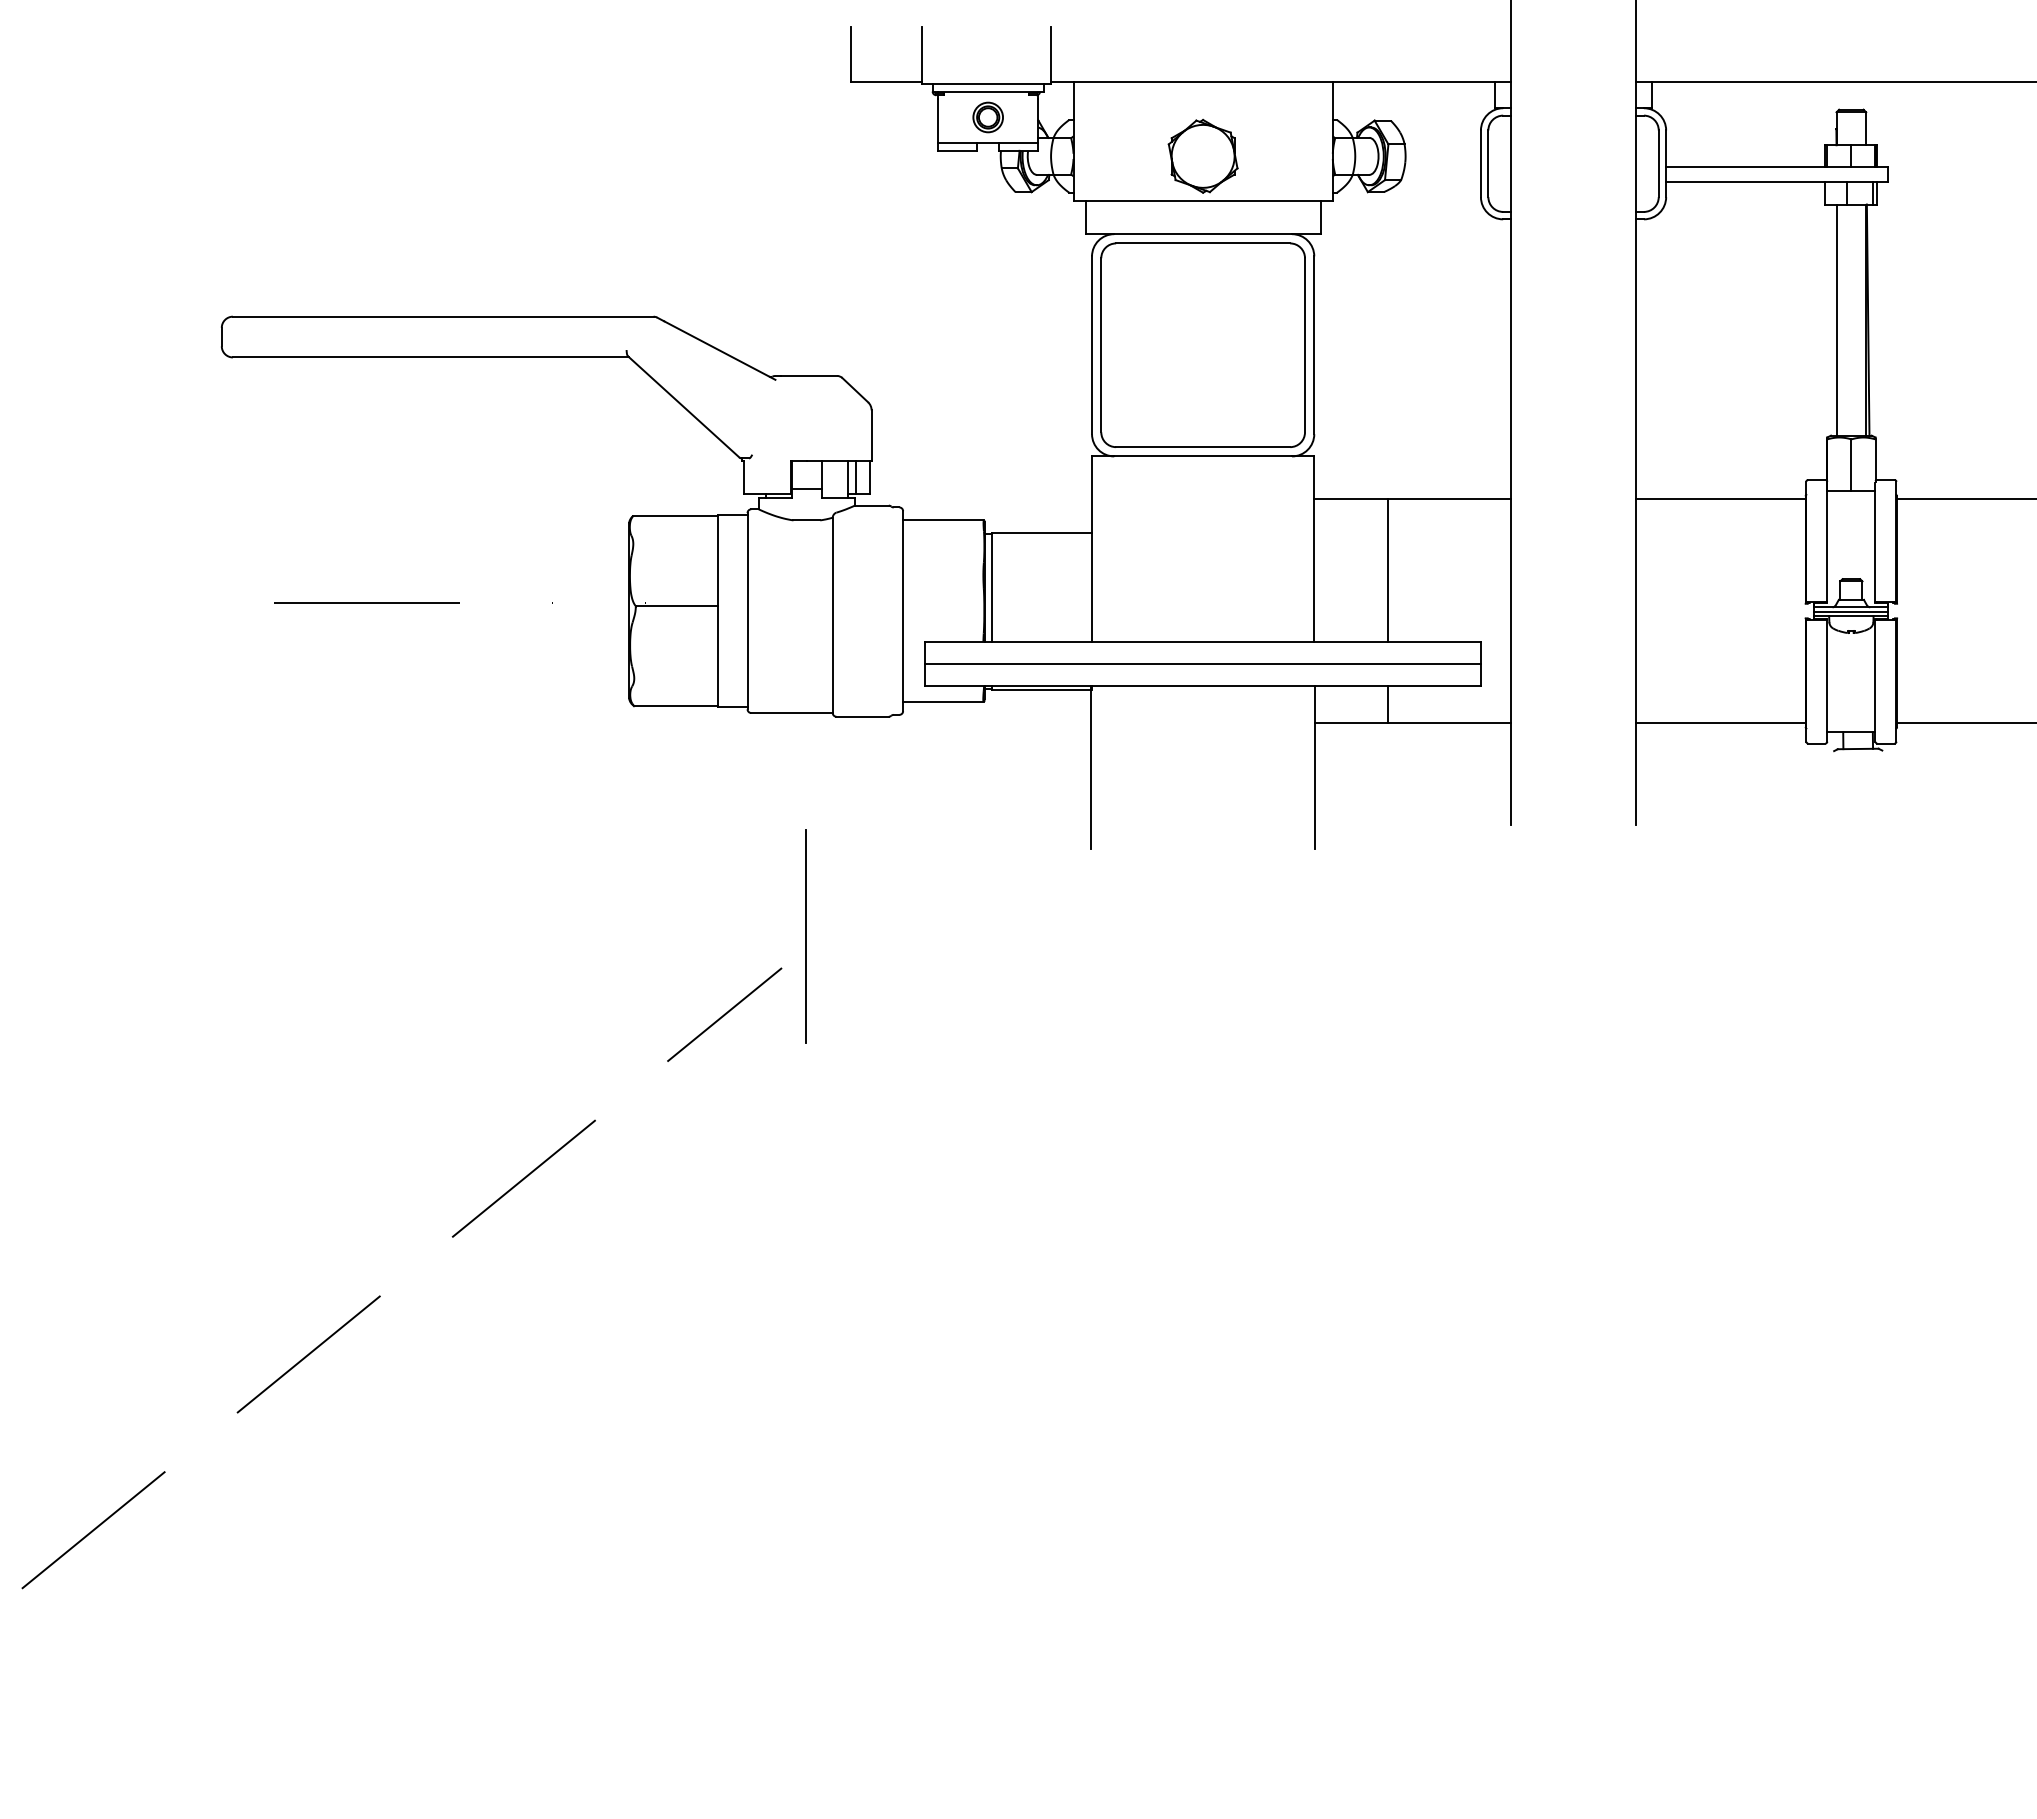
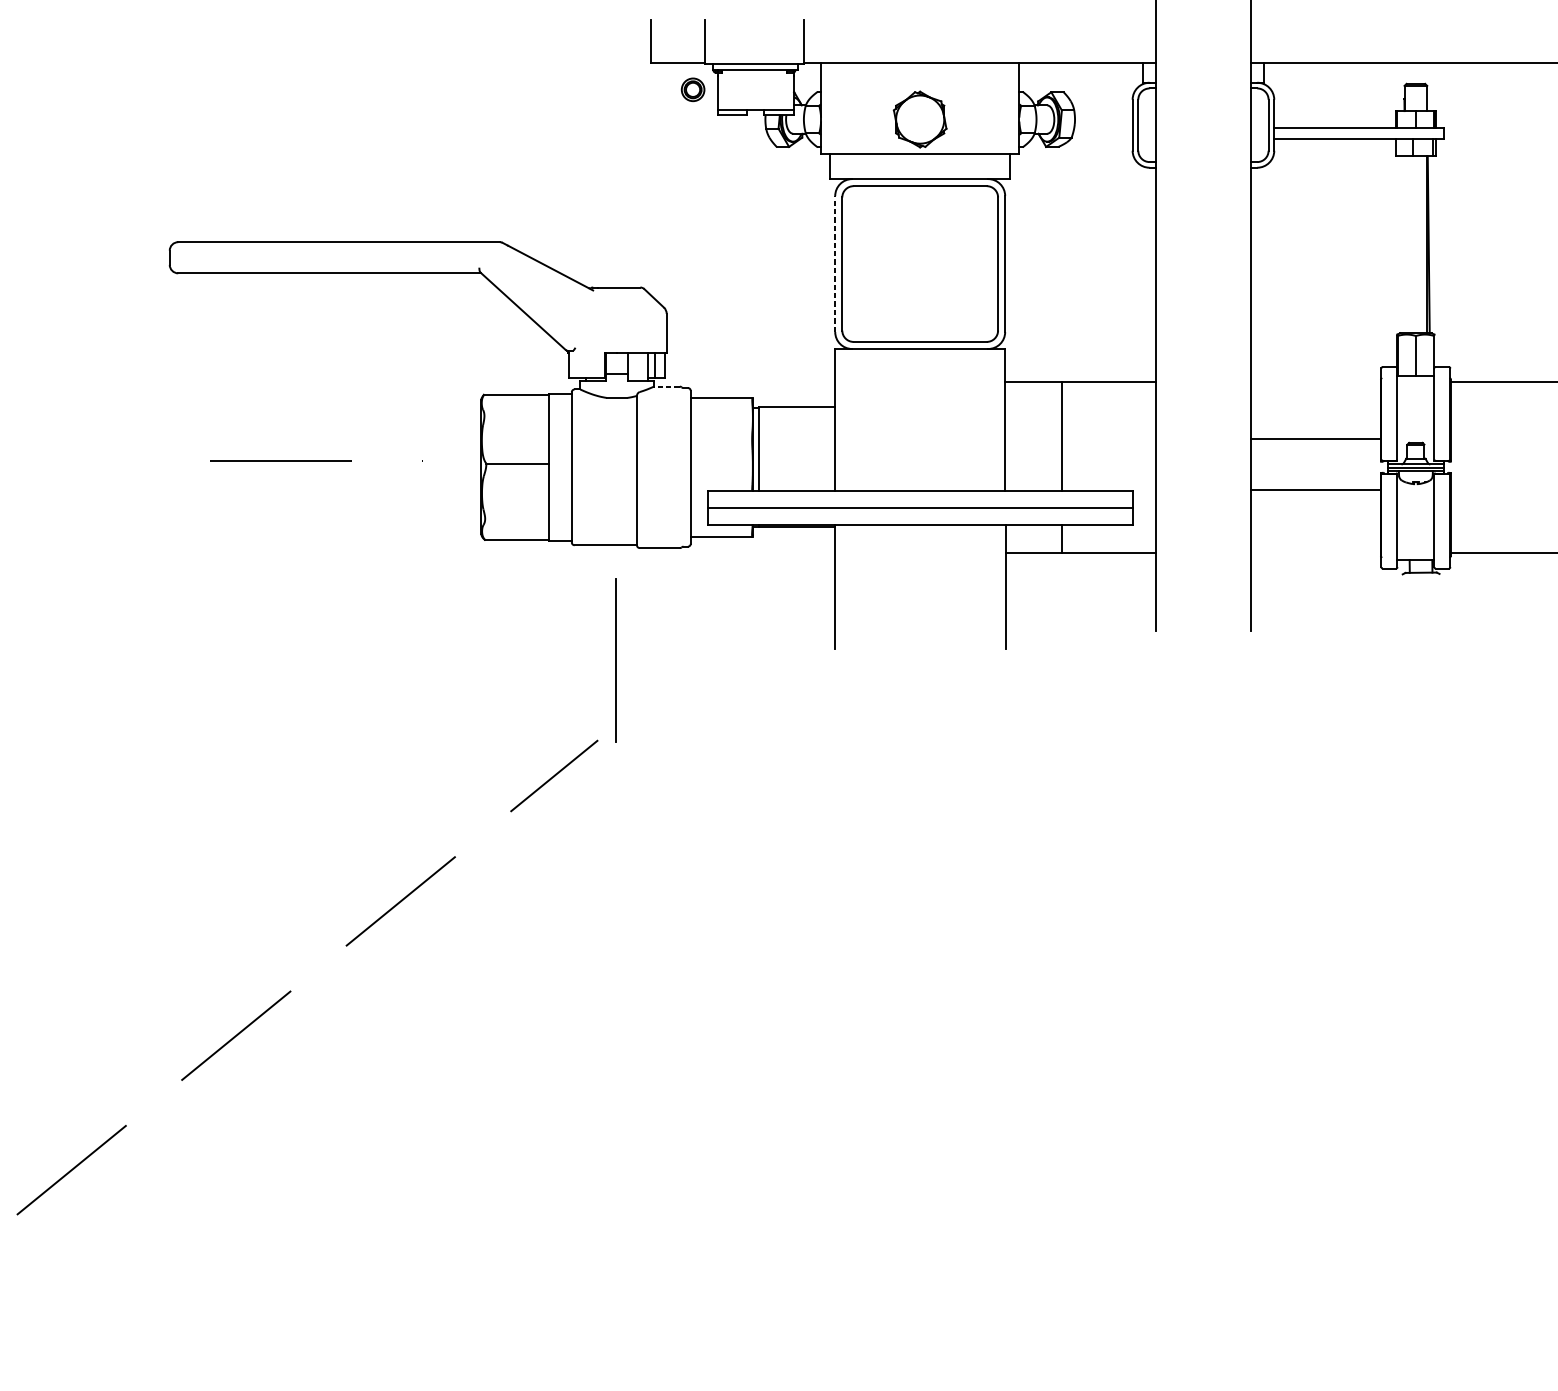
part: (987, 117) -> (692, 89), moved
line: (1836, 319) -> (1404, 244), removed
line: (1092, 345) -> (835, 264), solid -> dashed
line: (1720, 499) -> (1315, 438), moved
line: (871, 505) -> (666, 386), solid -> dashed
line: (1720, 722) -> (1315, 489), moved
line: (805, 936) -> (616, 660), moved

